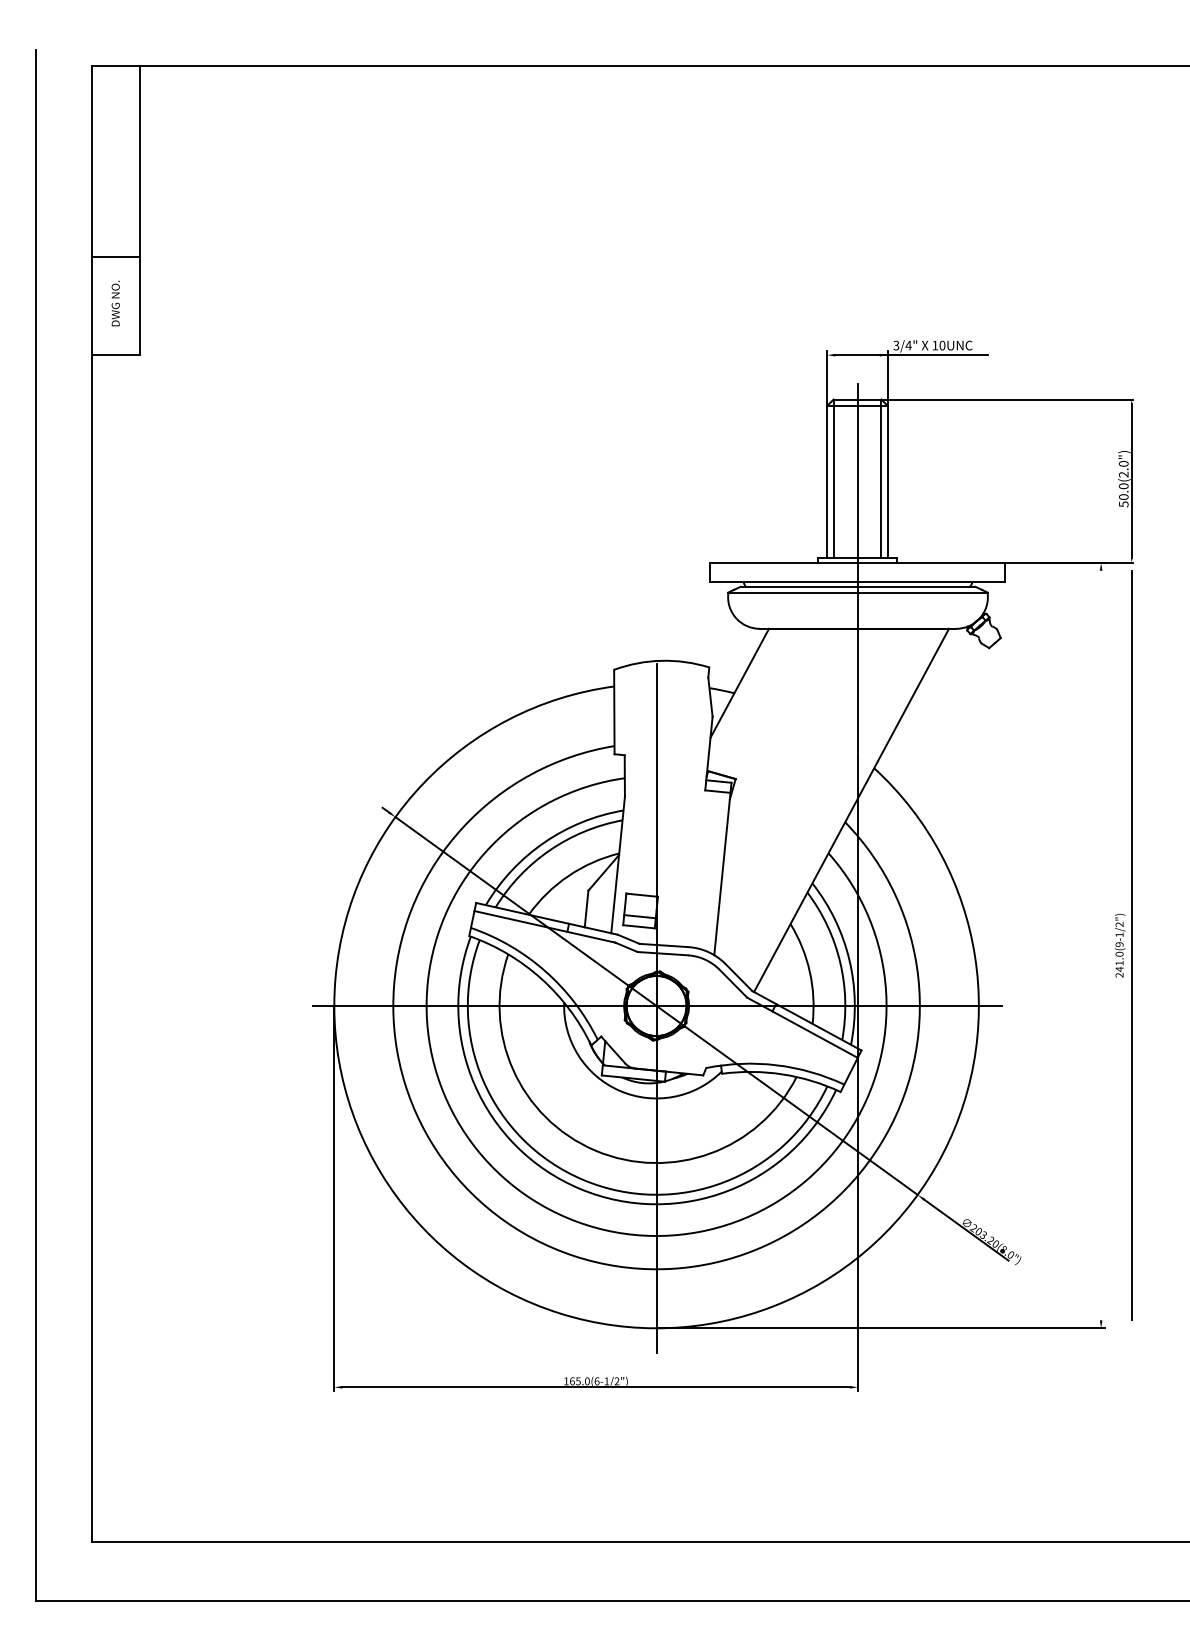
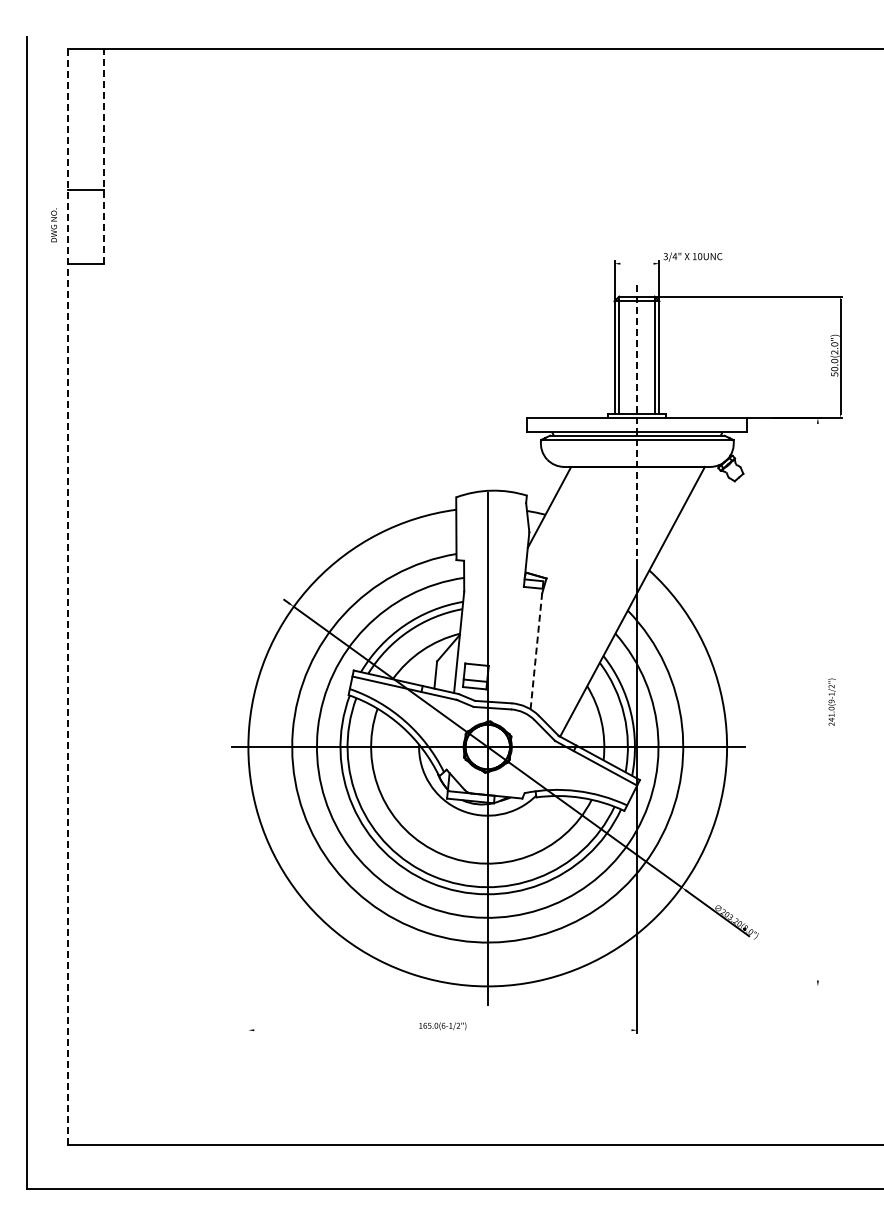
line: (139, 209) -> (103, 155), solid -> dashed
text: (114, 303) -> (53, 225), moved
line: (910, 354) -> (676, 263), removed
line: (858, 567) -> (637, 421), solid -> dashed
line: (92, 803) -> (68, 596), solid -> dashed
line: (723, 867) -> (537, 644), solid -> dashed
line: (1131, 944) -> (840, 701), removed
line: (334, 1199) -> (248, 890), removed
line: (881, 1328) -> (654, 986), removed
line: (595, 1387) -> (442, 1030), removed

